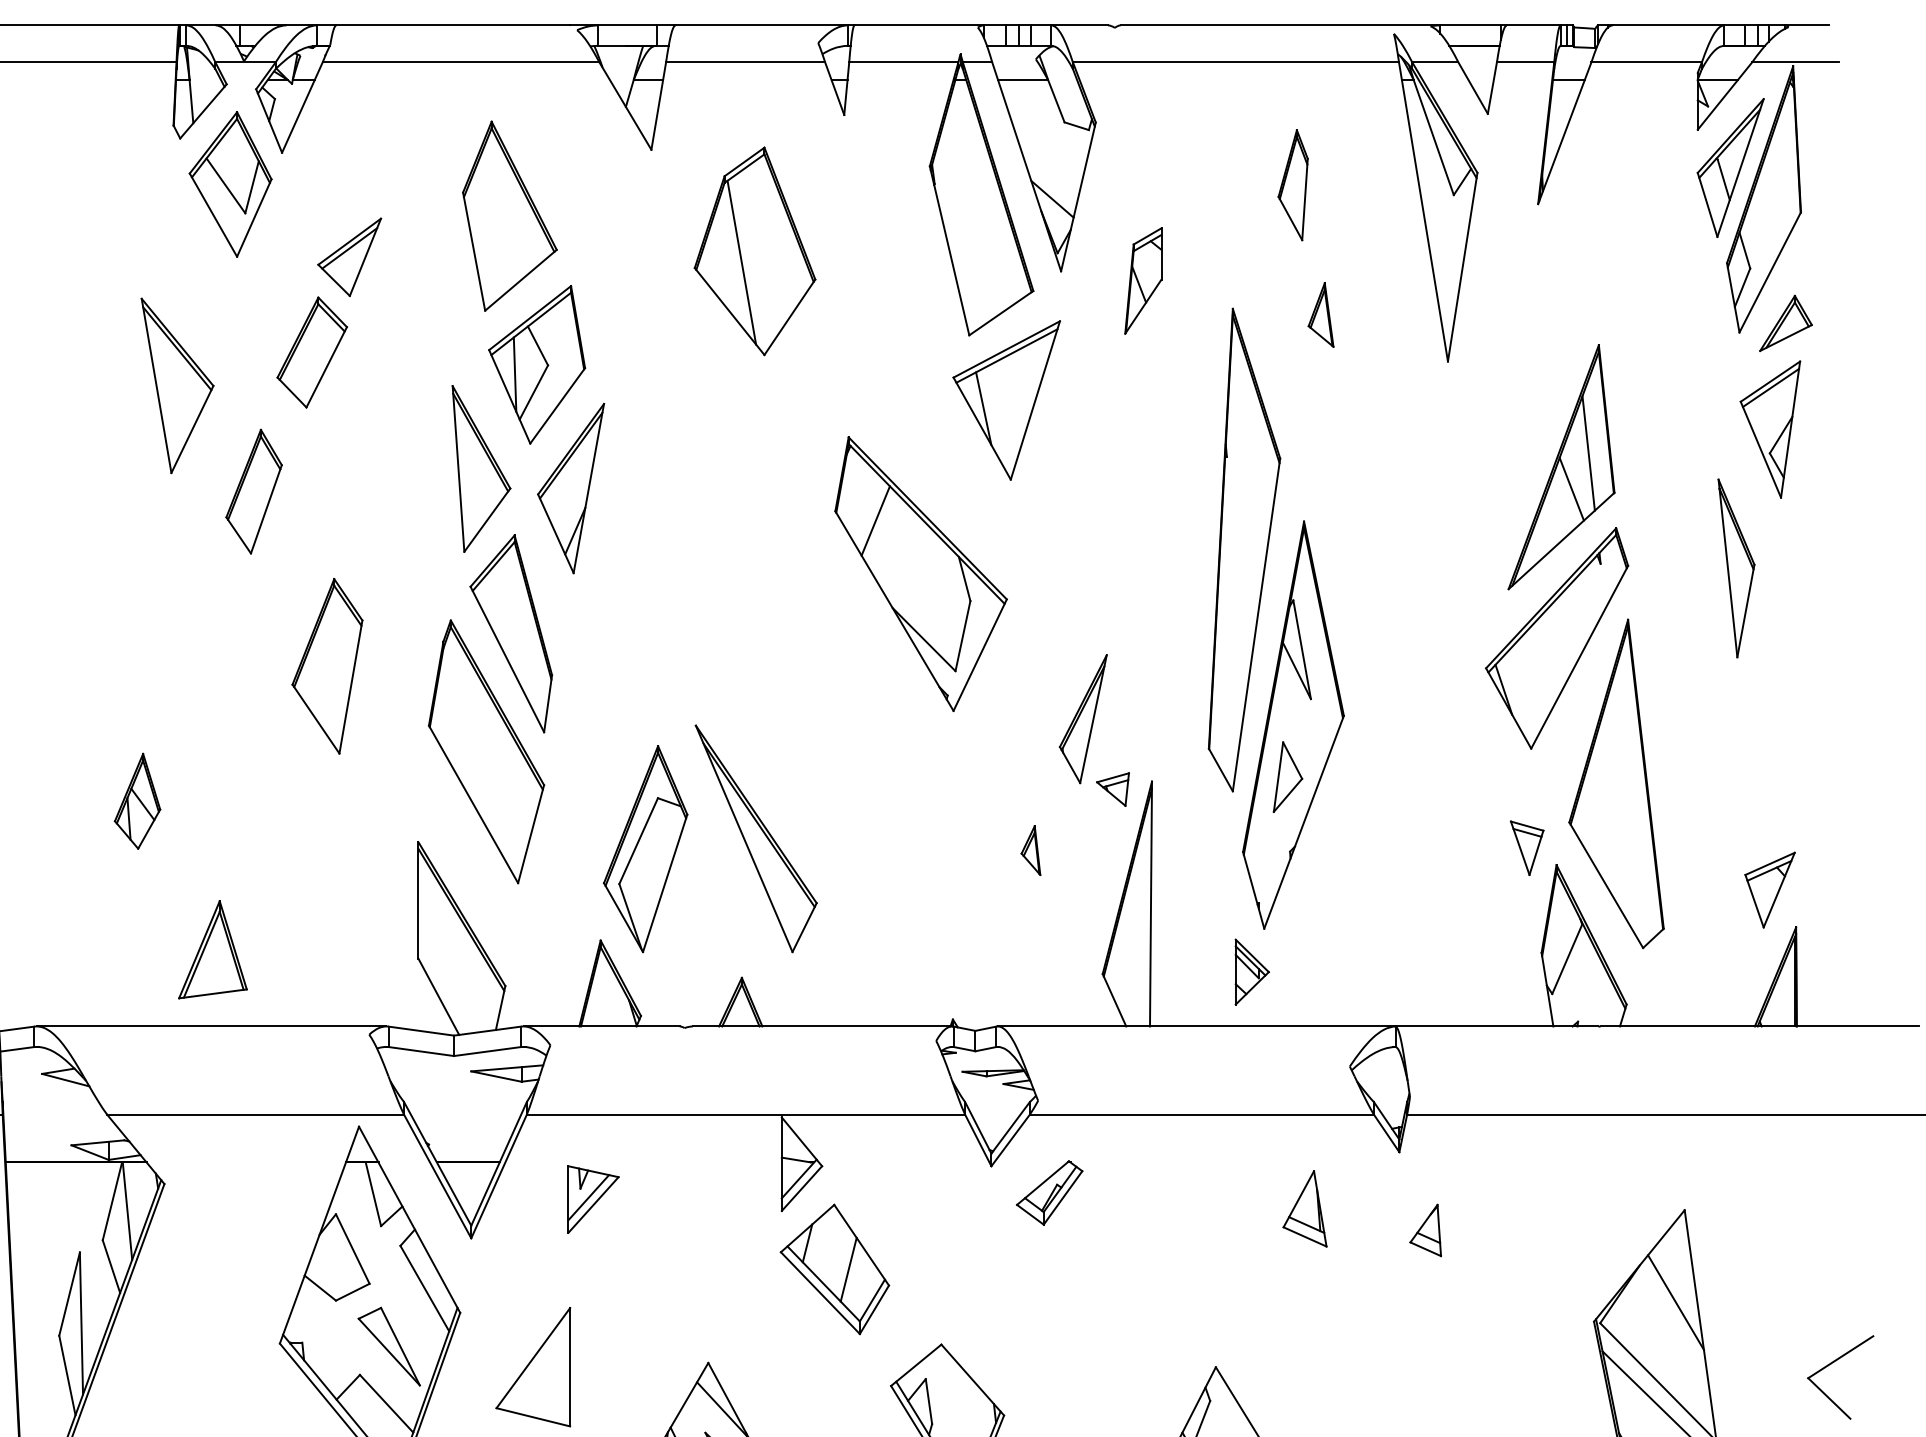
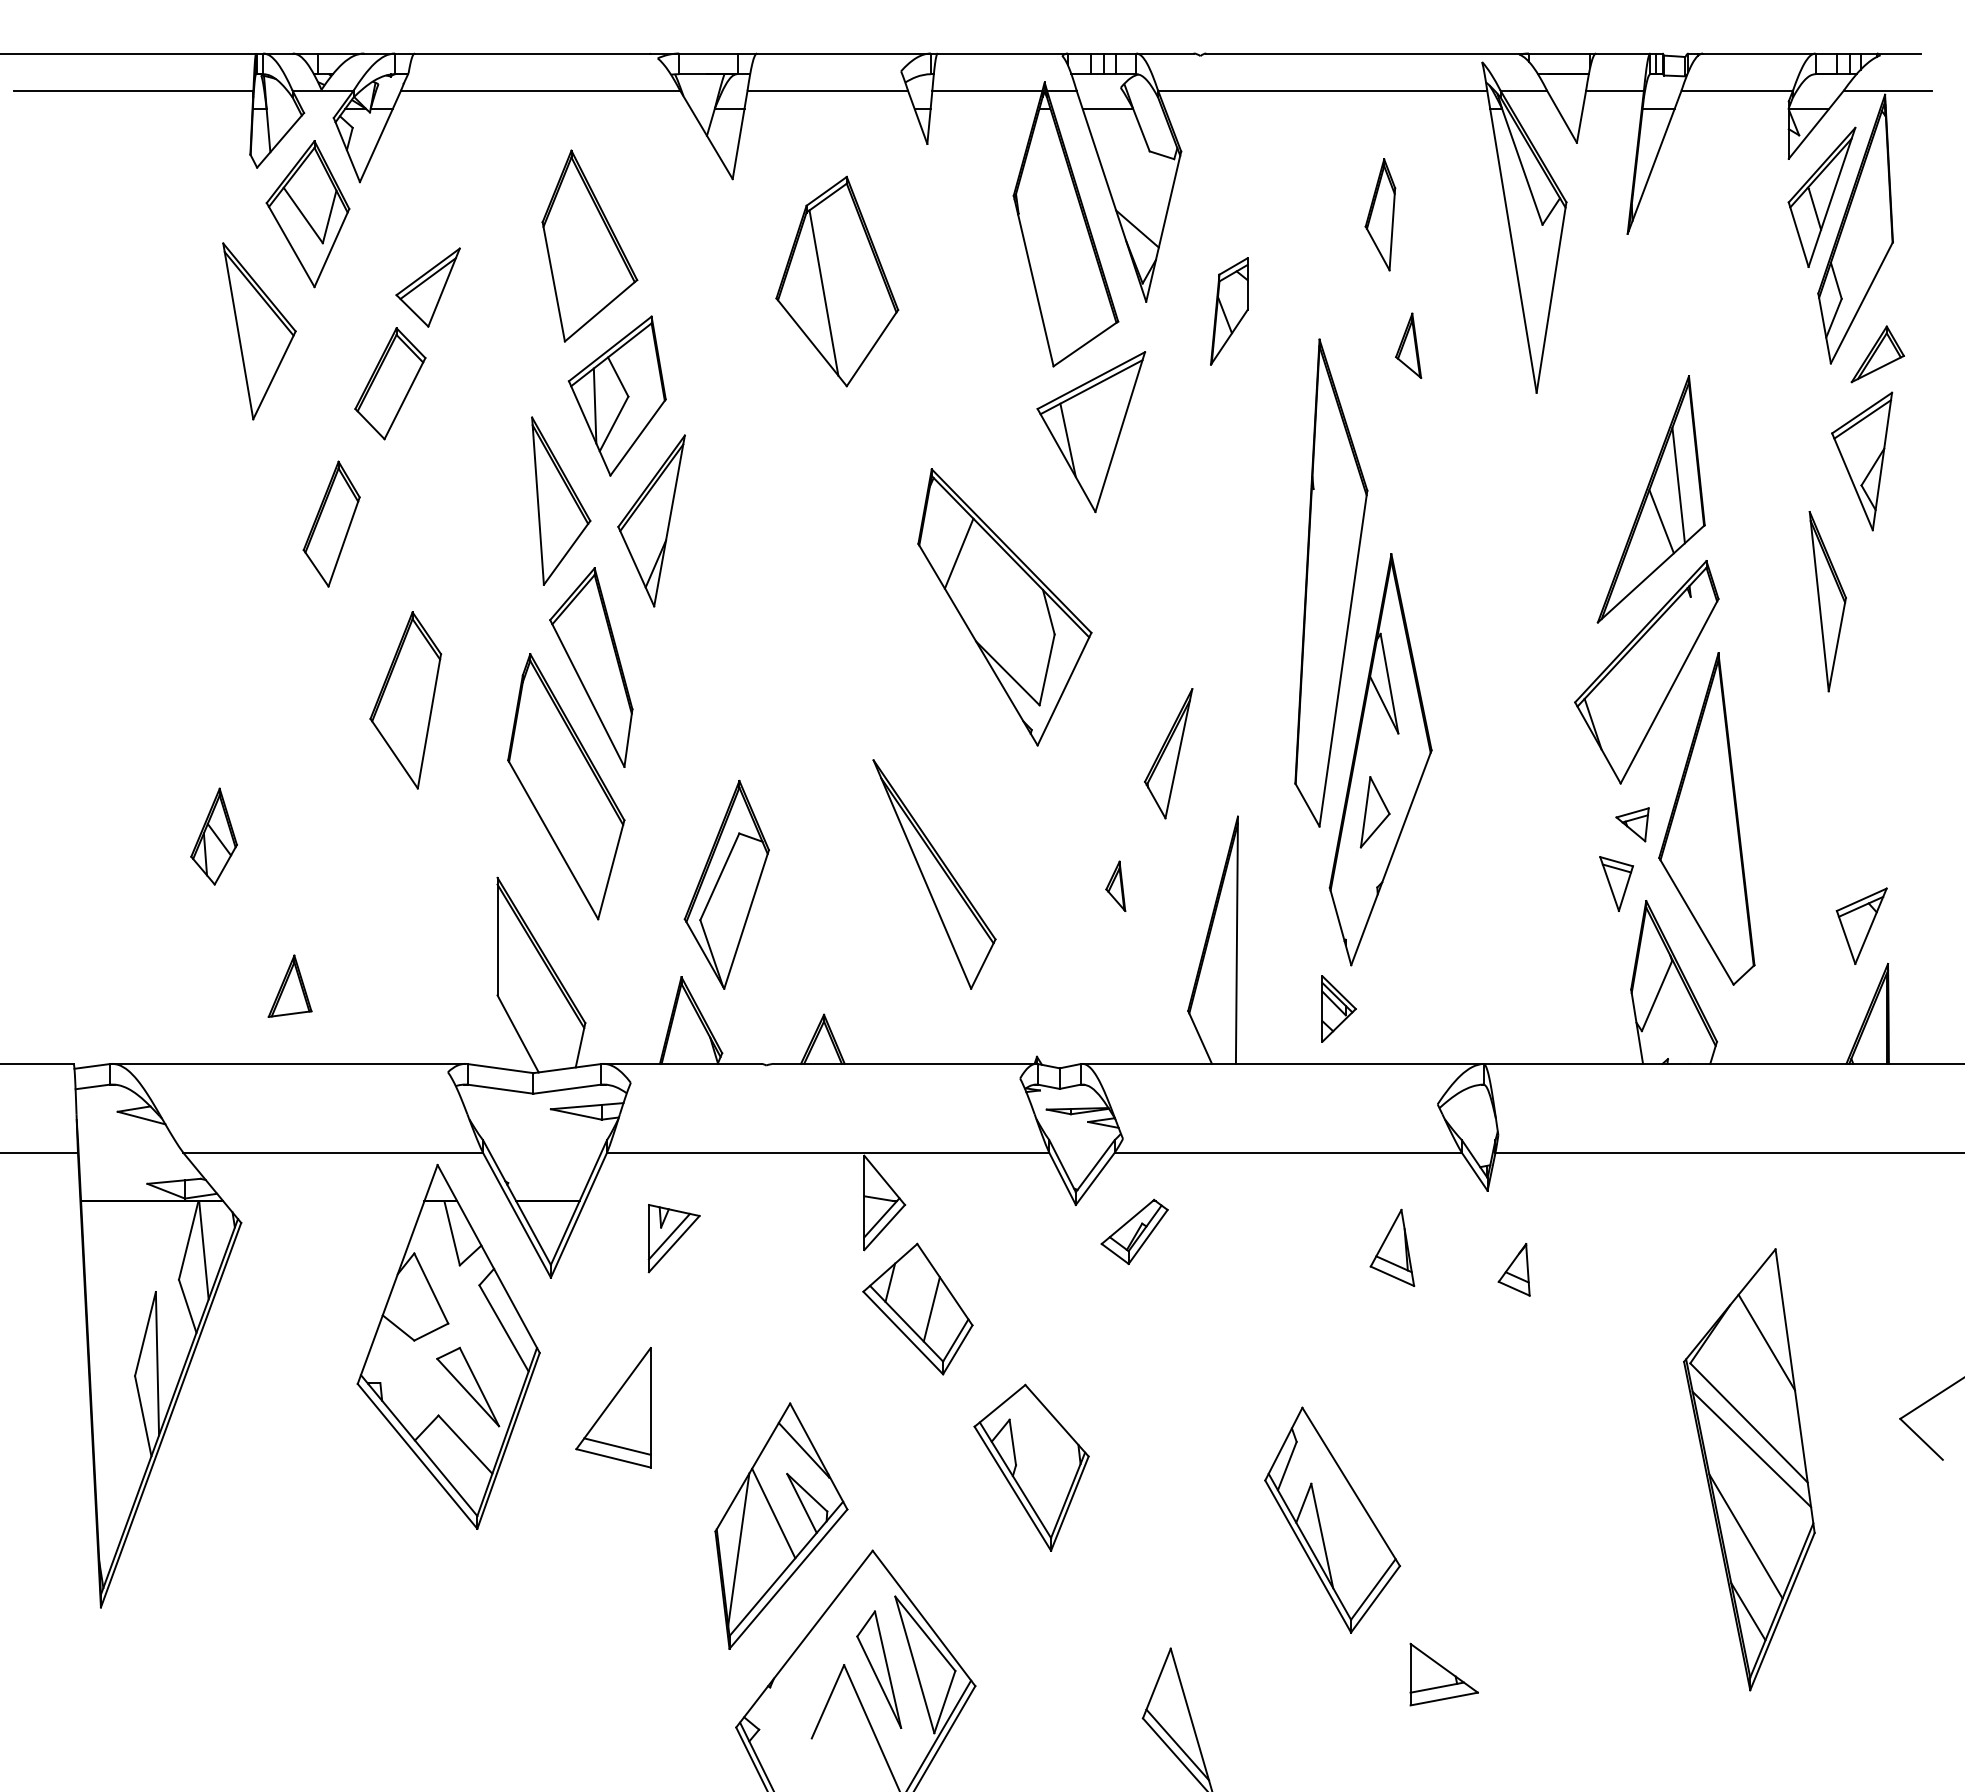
part: (177, 386) -> (259, 331), moved
part: (1112, 789) -> (1632, 824), moved
part: (756, 838) -> (934, 874), moved
part: (212, 948) -> (289, 985), size x0.62
line: (537, 1405) -> (617, 1446), added

